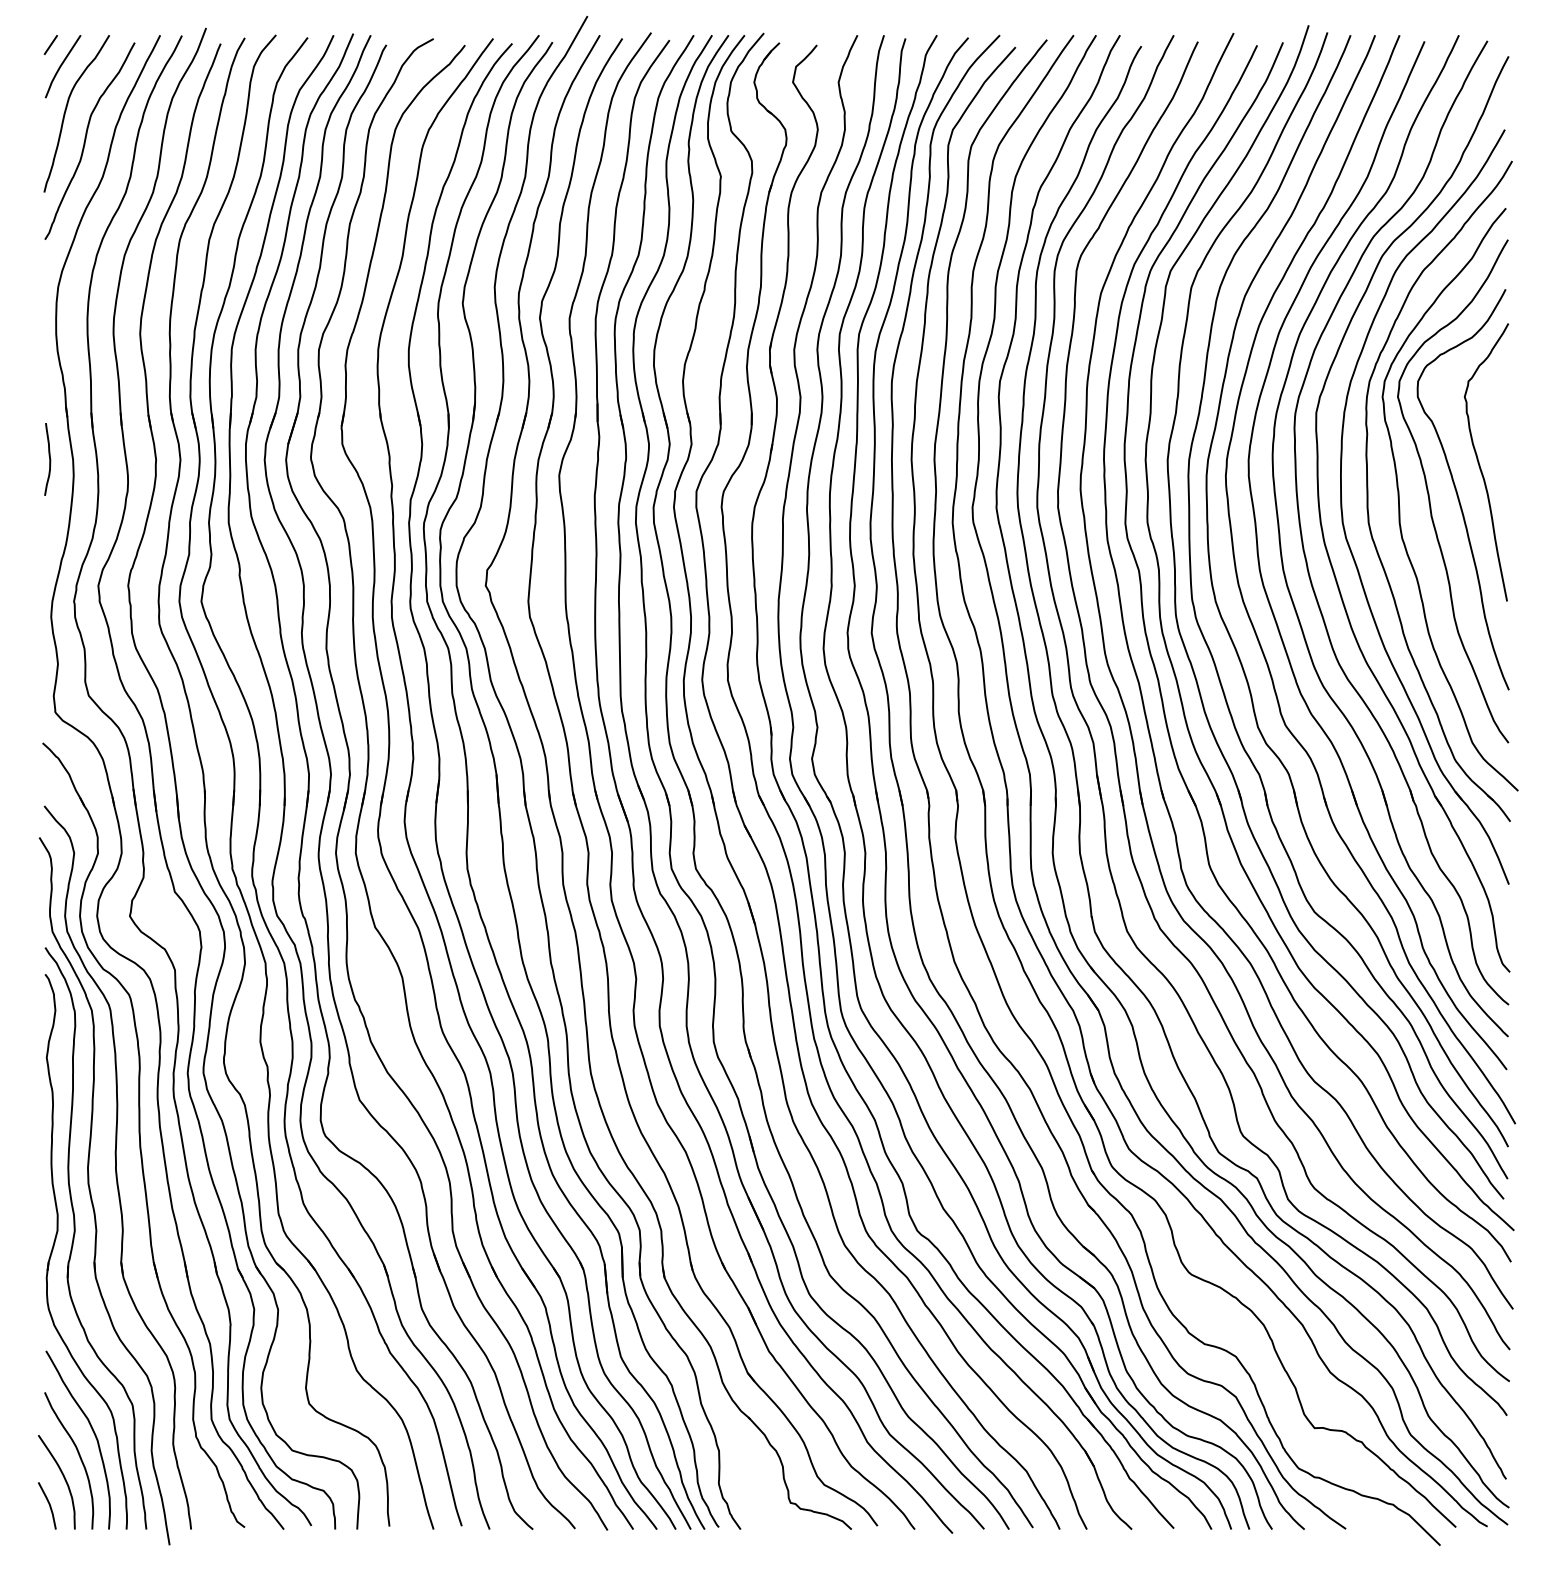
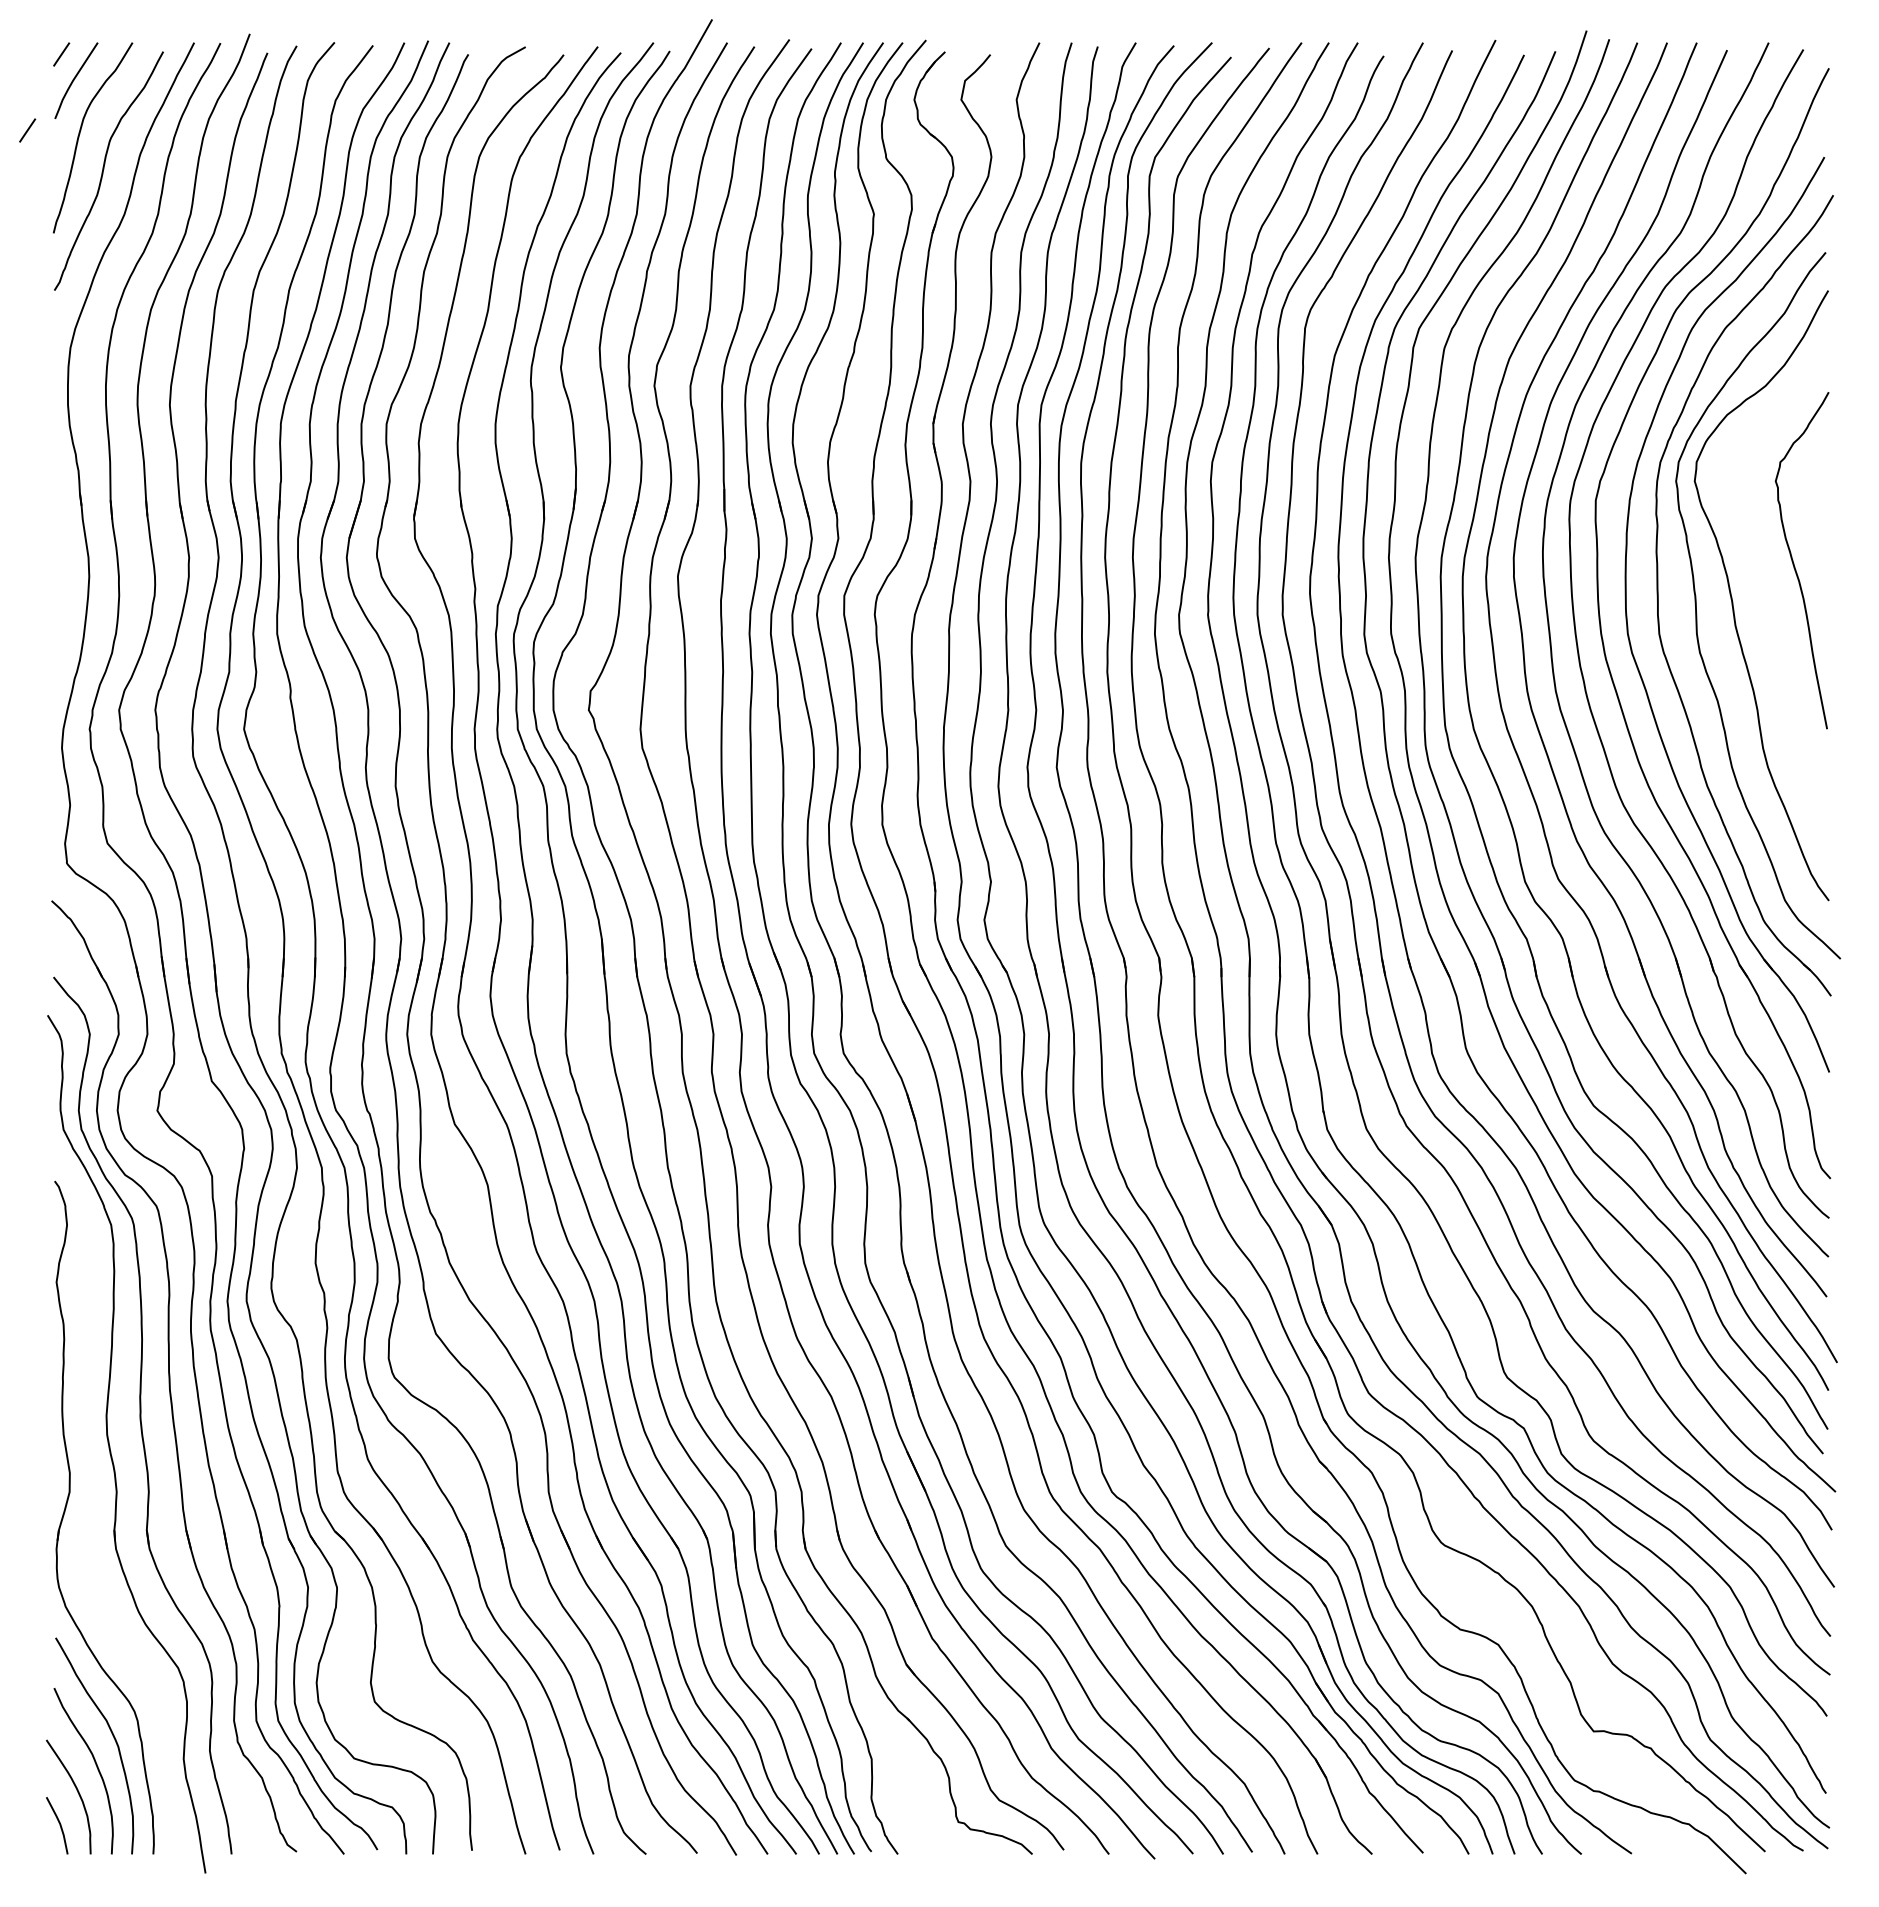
line: (22, 107) -> (27, 130), added
curve: (49, 459) -> (59, 556), removed
curve: (1457, 490) -> (1766, 594), removed
part: (75, 1232) -> (91, 1494), removed

